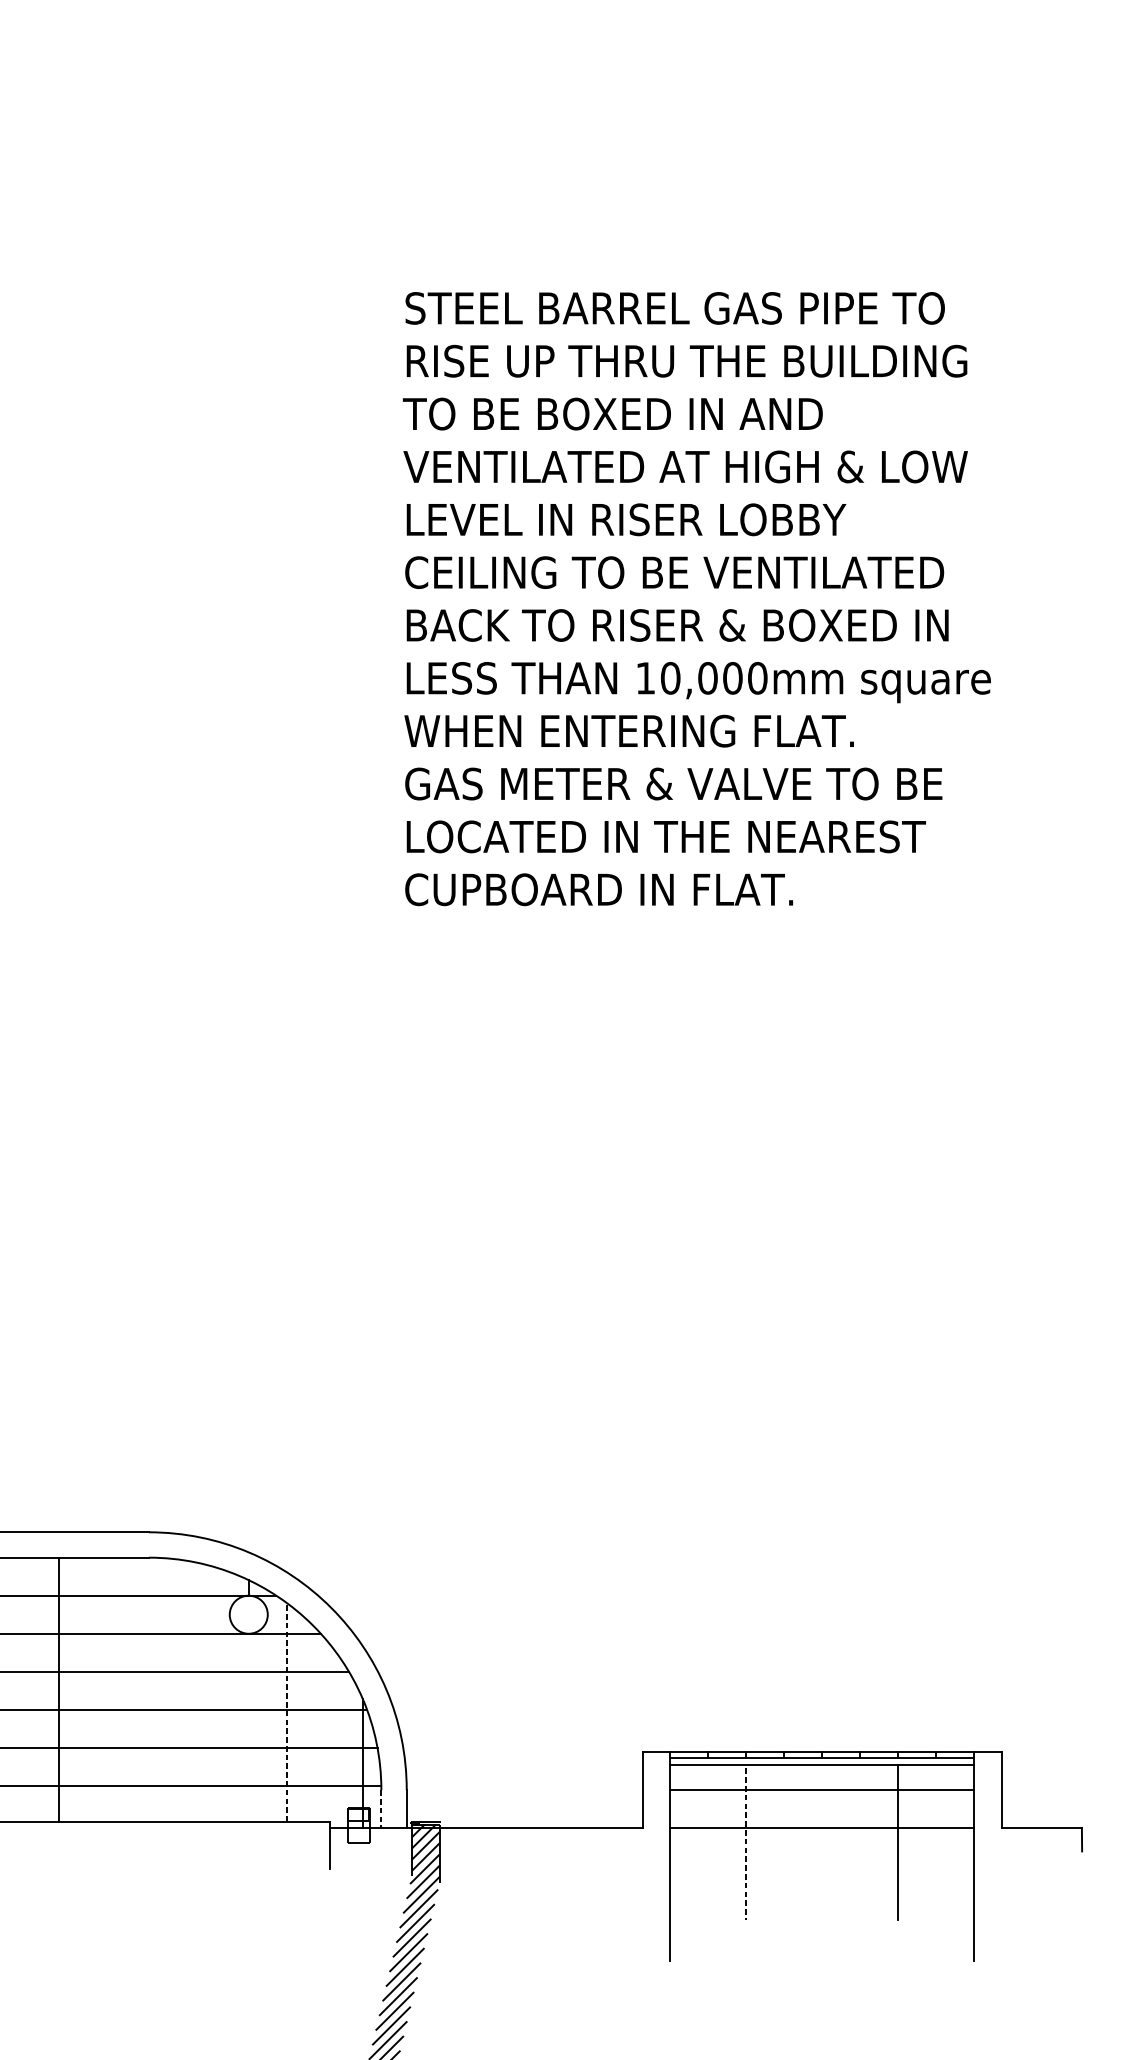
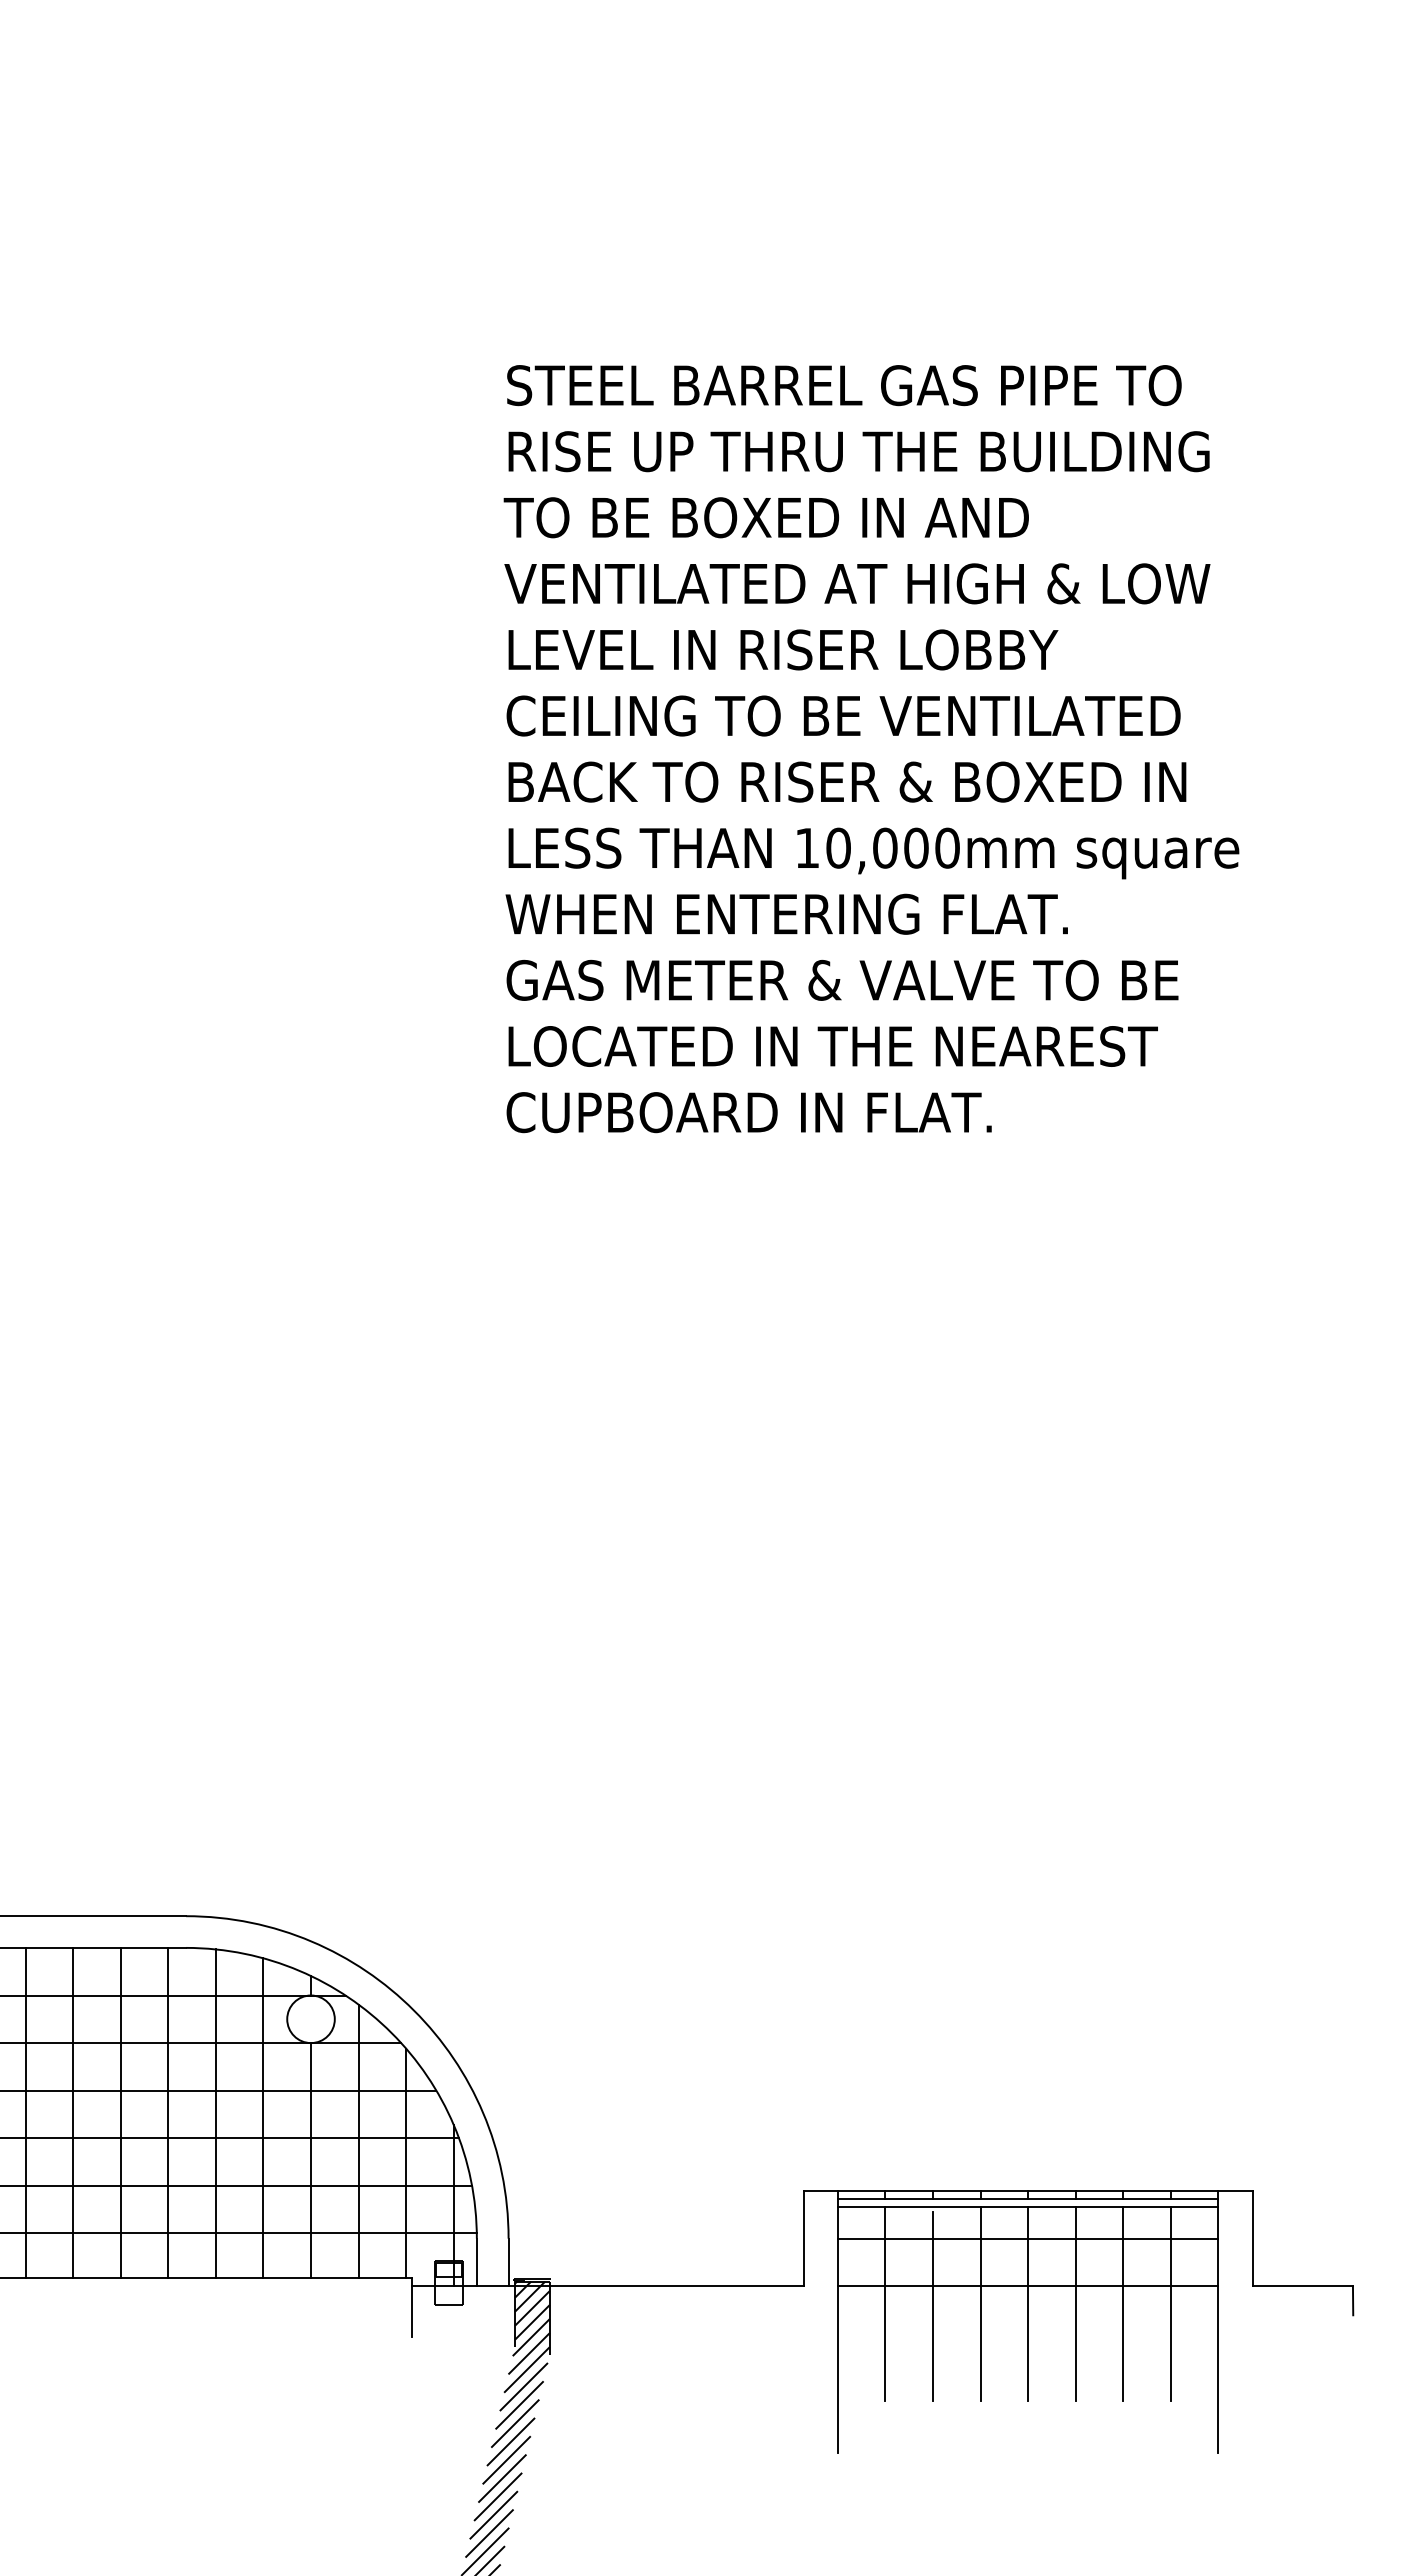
line: (20, 1689) -> (25, 2112), added
line: (96, 1689) -> (120, 2112), added
line: (134, 1689) -> (168, 2112), added
line: (172, 1690) -> (215, 2113), added
line: (210, 1694) -> (263, 2118), added
line: (286, 1712) -> (358, 2141), dashed -> solid
line: (249, 1727) -> (311, 2160), added
line: (325, 1730) -> (406, 2163), added
line: (381, 1809) -> (476, 2262), dashed -> solid
line: (708, 1841) -> (885, 2303), added
line: (784, 1841) -> (980, 2303), added
line: (822, 1841) -> (1028, 2303), added
line: (860, 1841) -> (1075, 2303), added
line: (936, 1841) -> (1170, 2303), added
line: (745, 1844) -> (932, 2306), dashed -> solid

